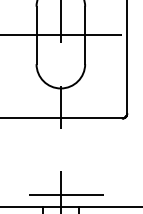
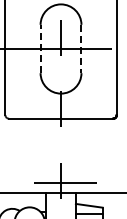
line: (36, 34) -> (40, 48), solid -> dashed
line: (85, 35) -> (81, 49), solid -> dashed

